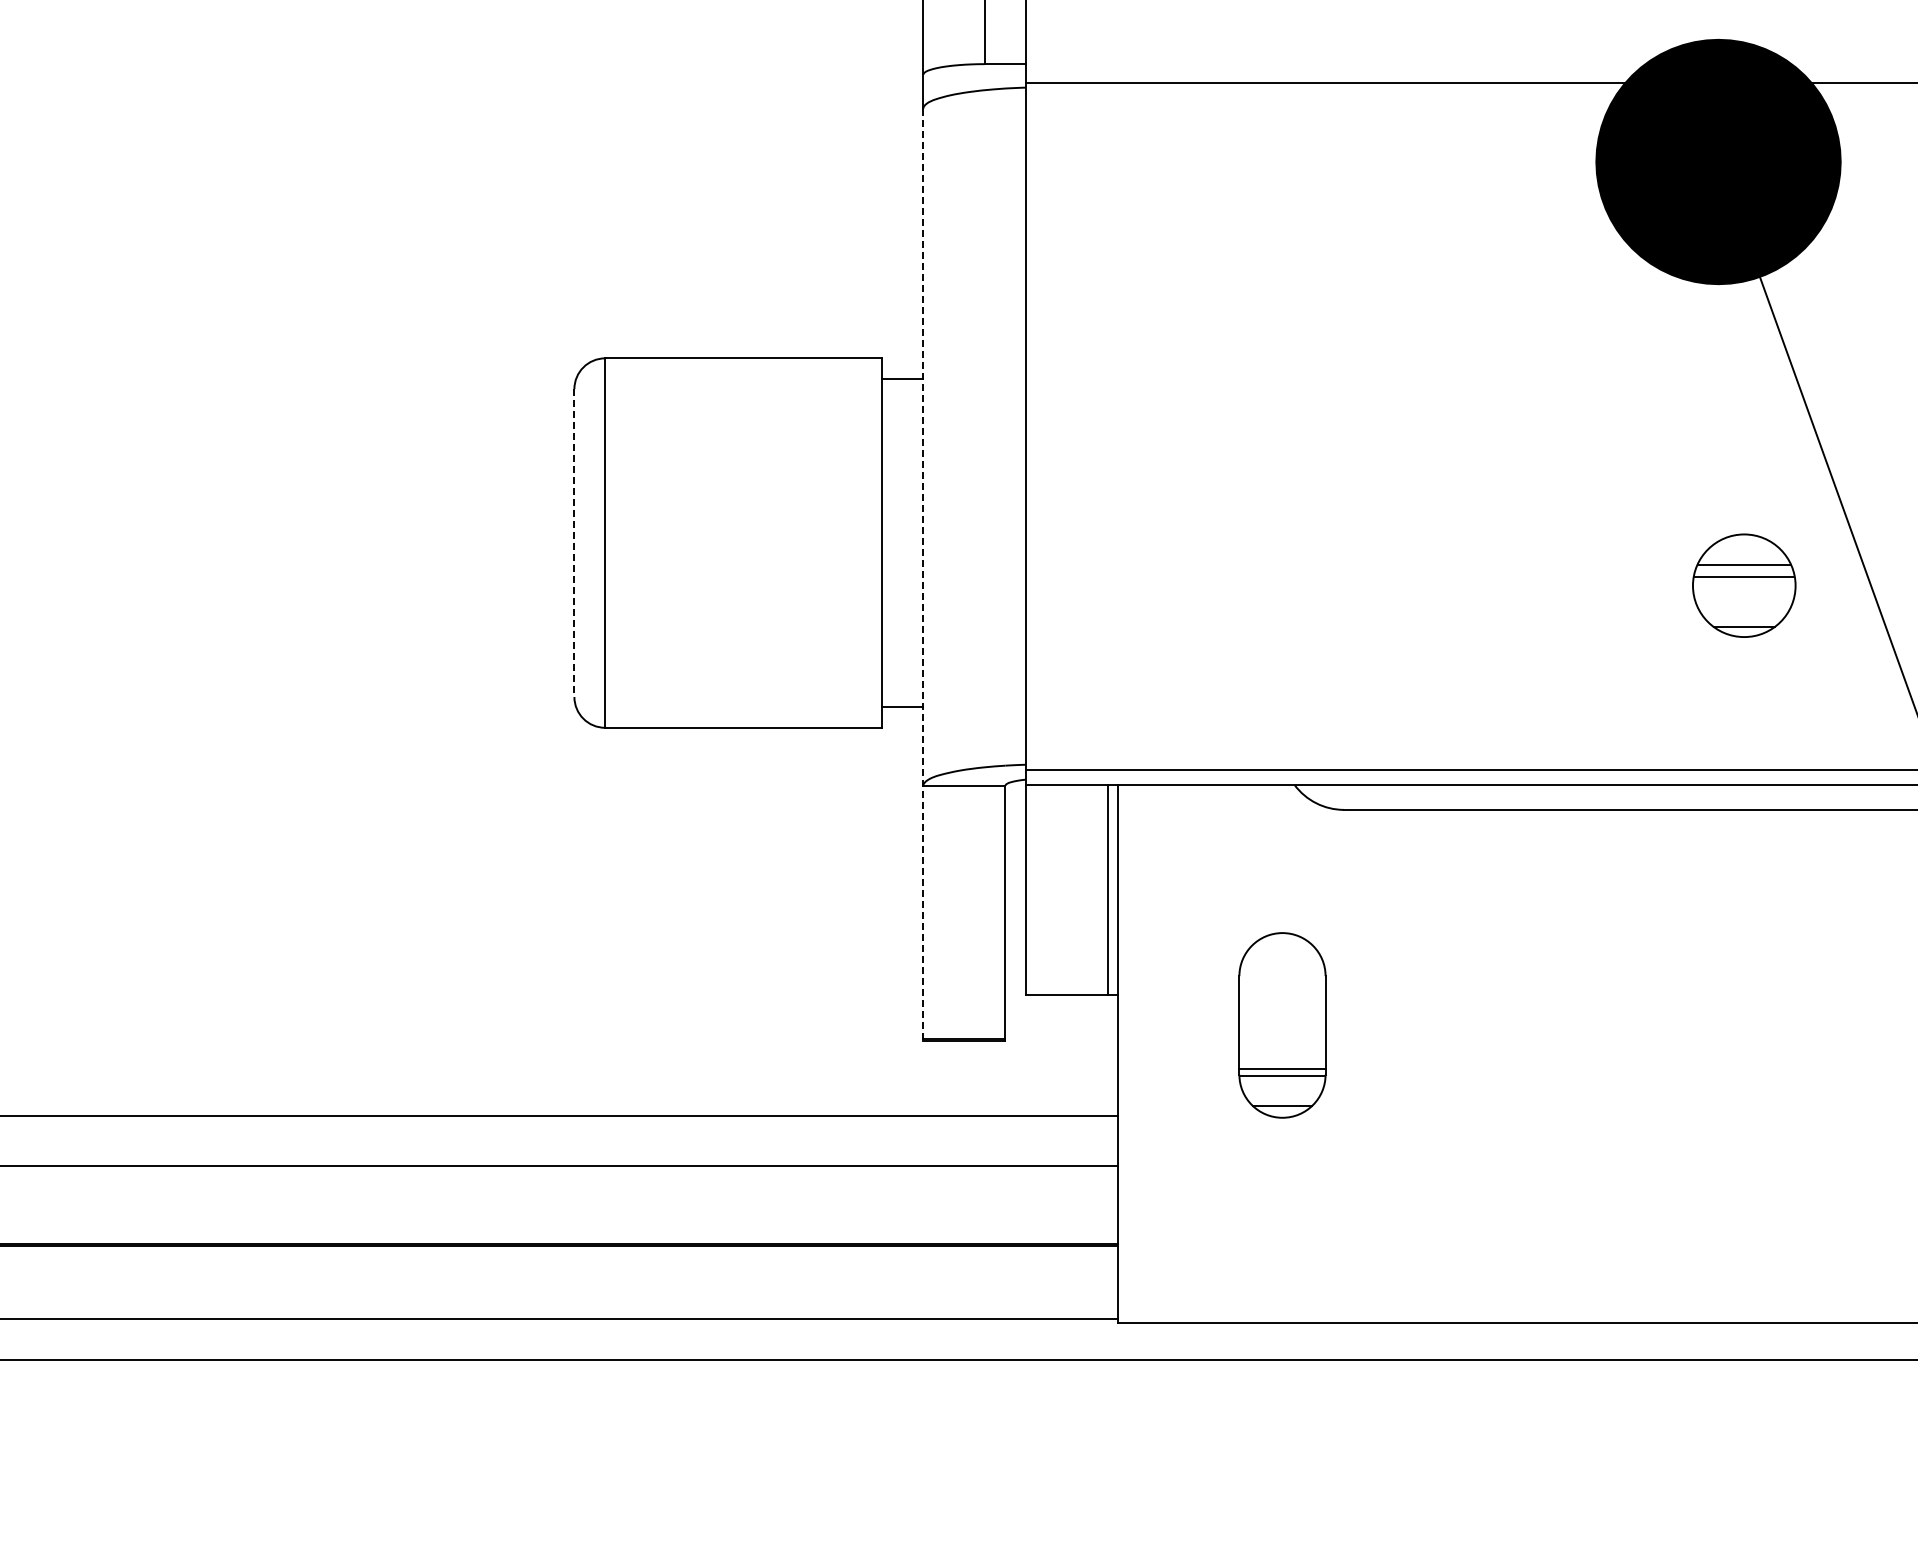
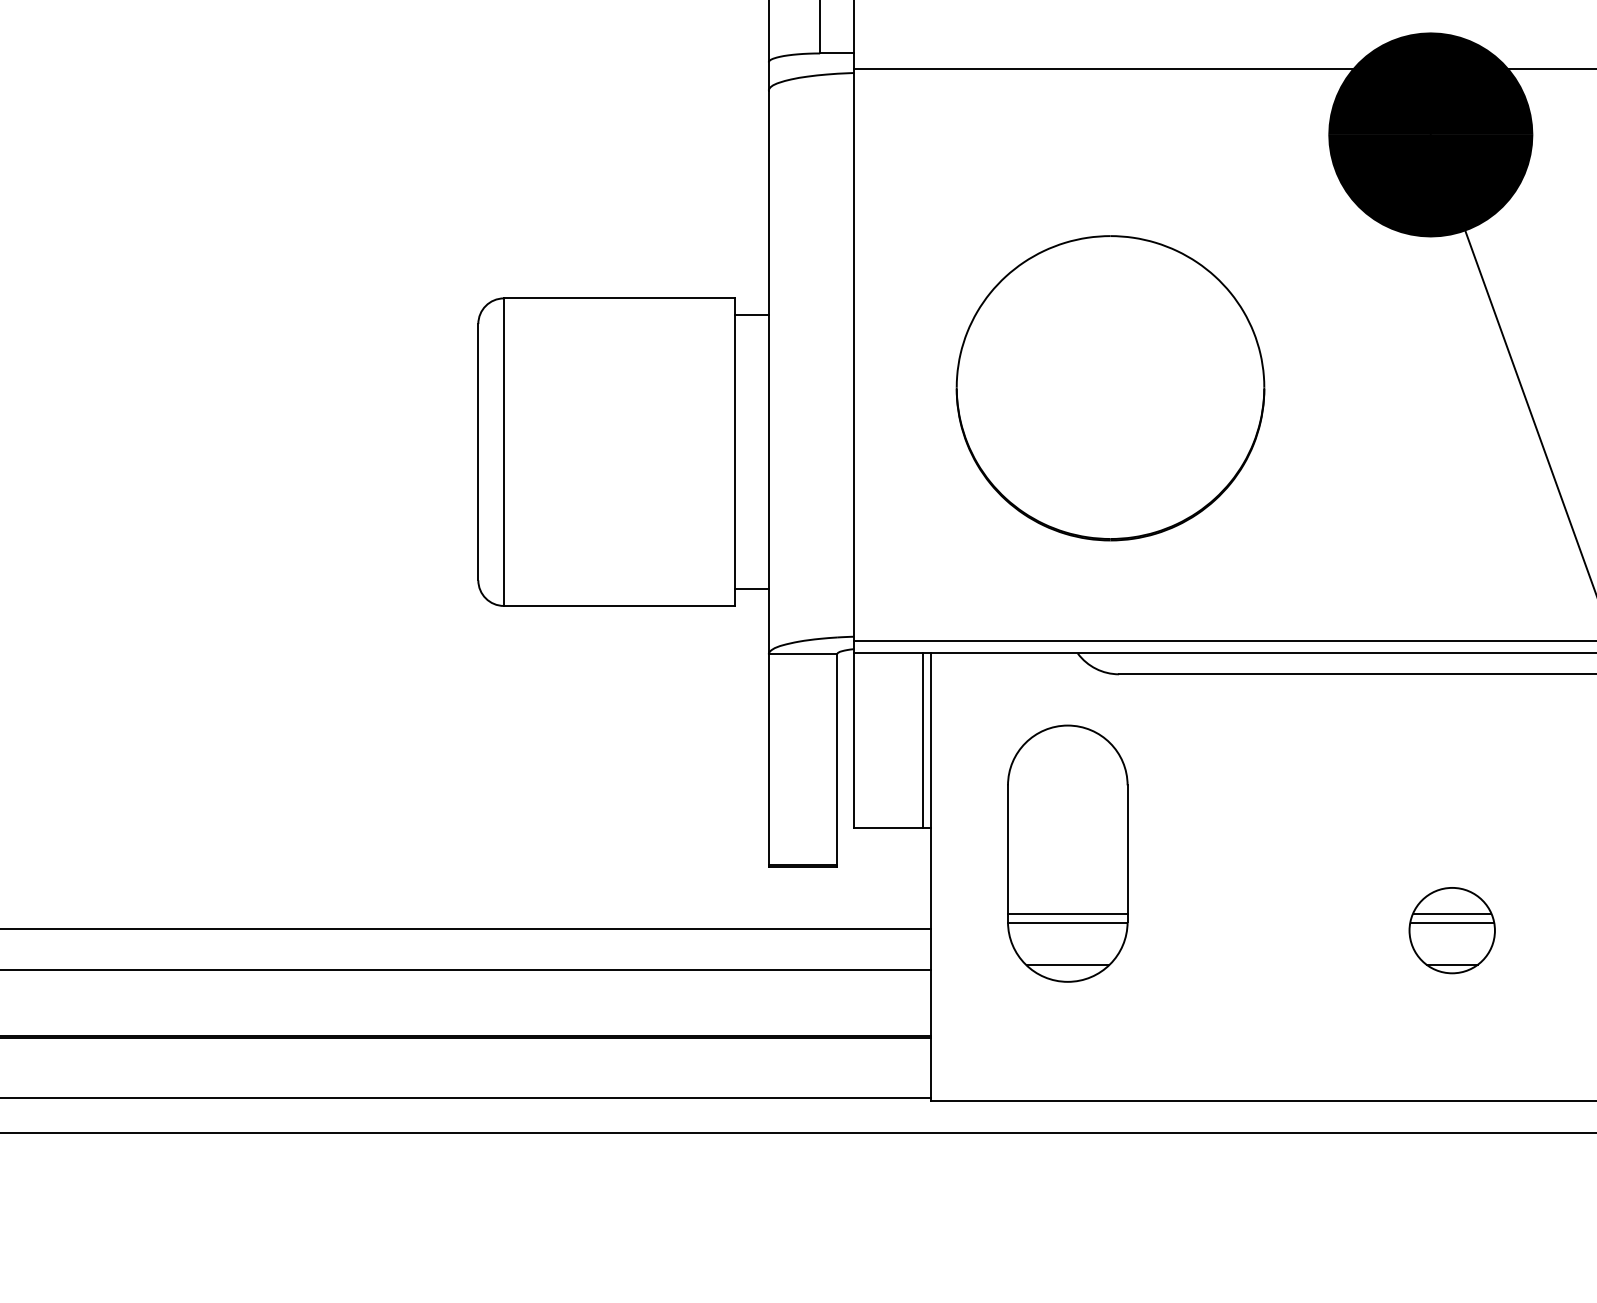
part: (1333, 465) -> (1110, 387), added
line: (574, 543) -> (478, 452), dashed -> solid
line: (923, 575) -> (768, 479), dashed -> solid
part: (1744, 585) -> (1452, 930), moved
part: (1282, 1025) -> (1067, 853), size x1.67

